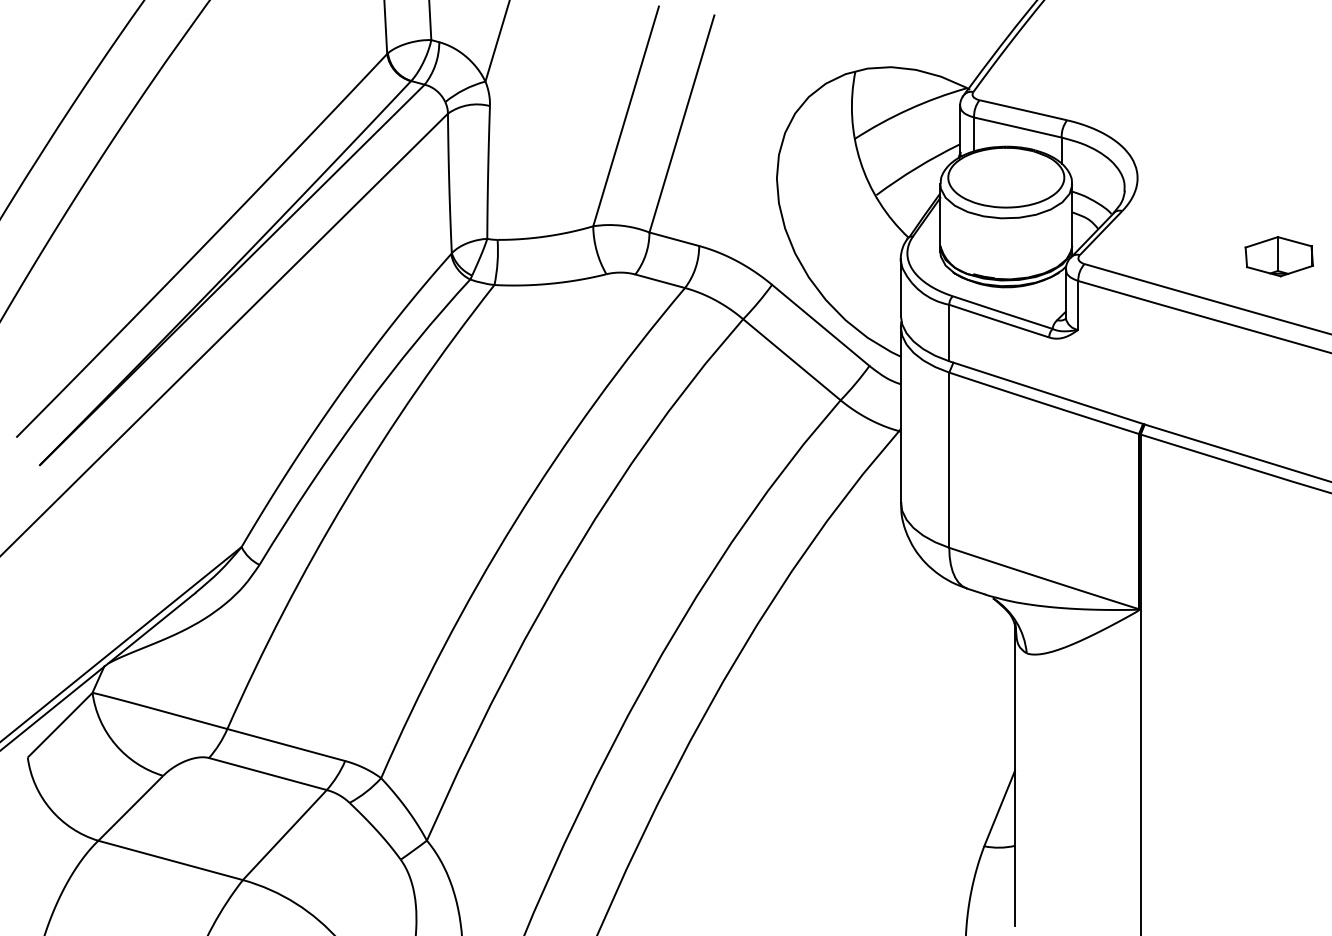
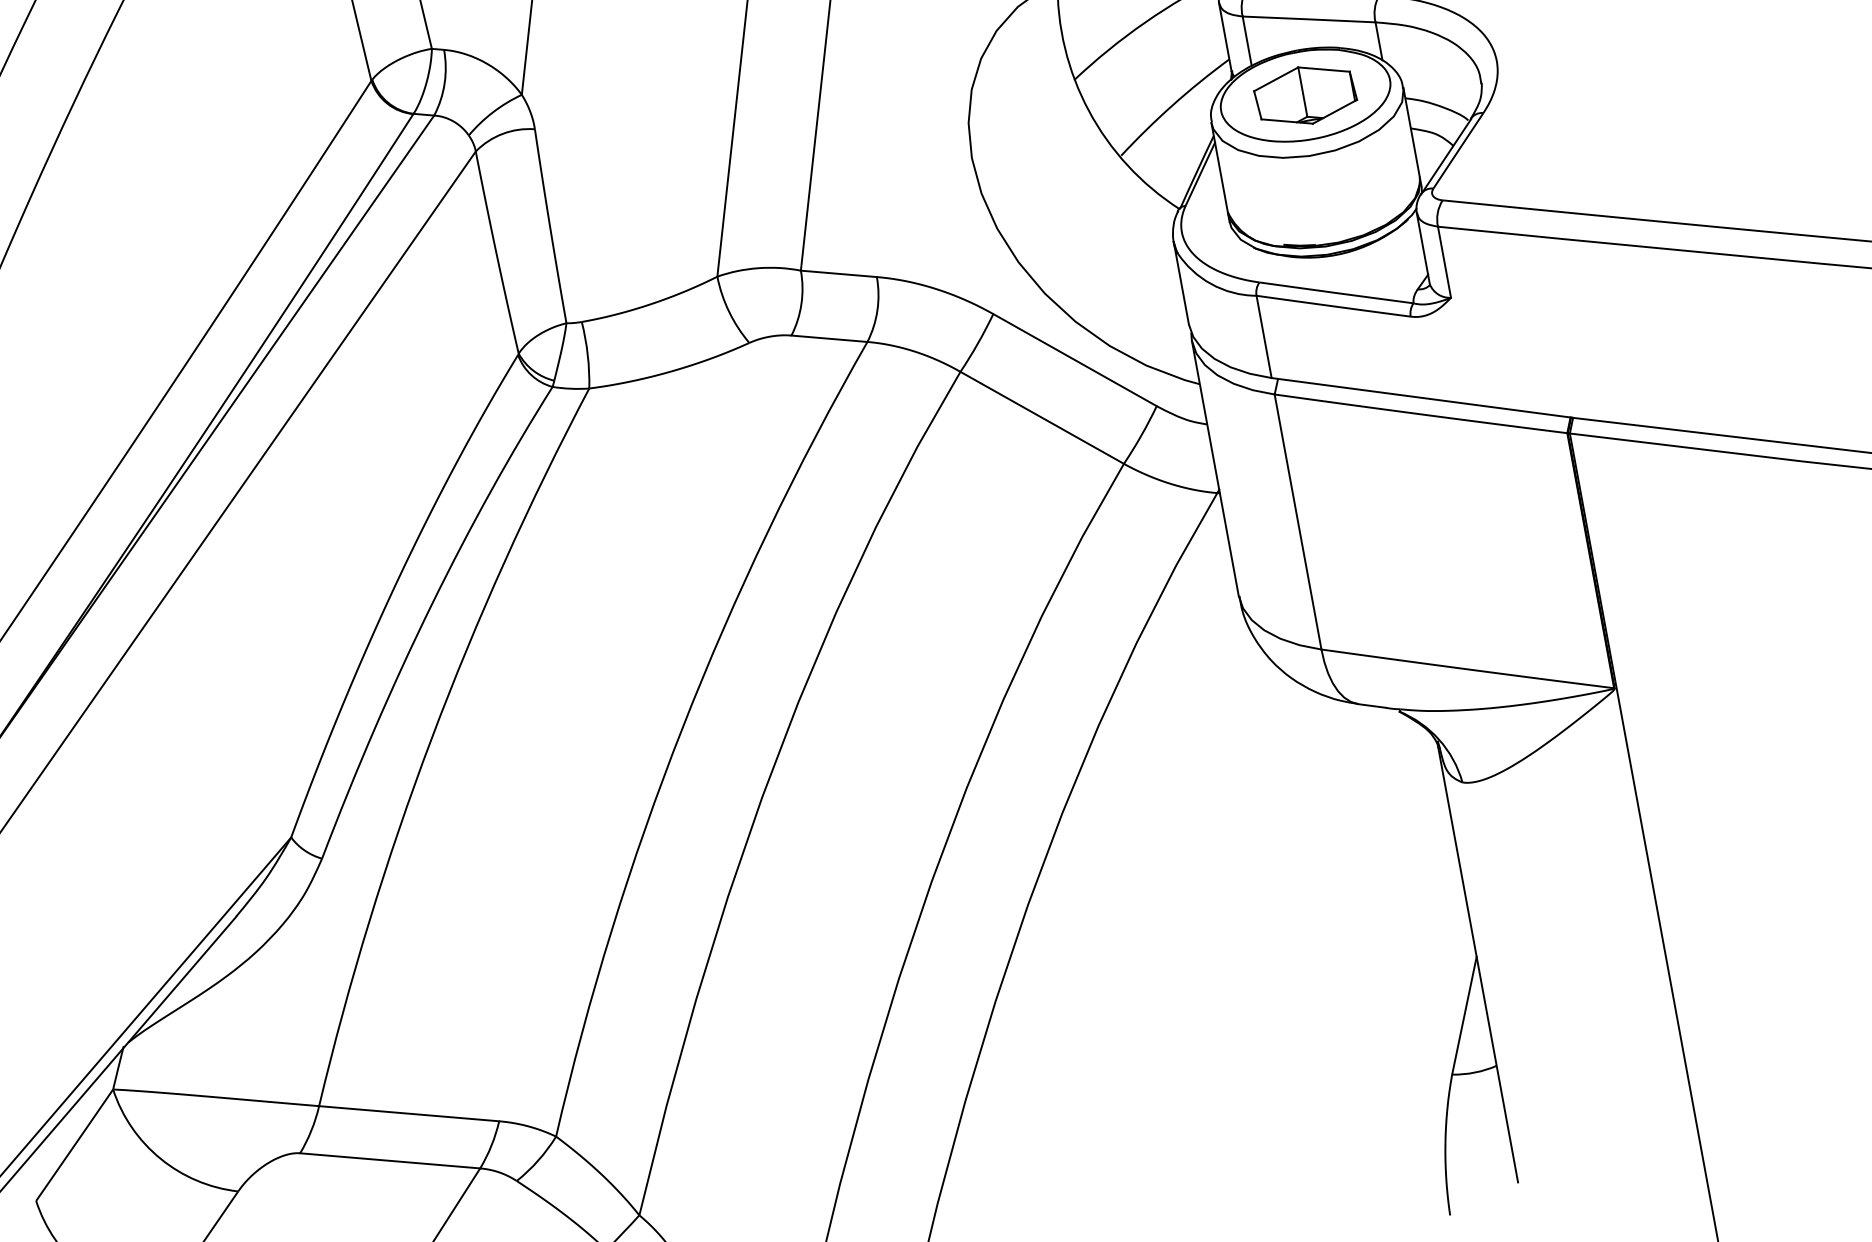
part: (1278, 256) -> (1304, 95), moved

